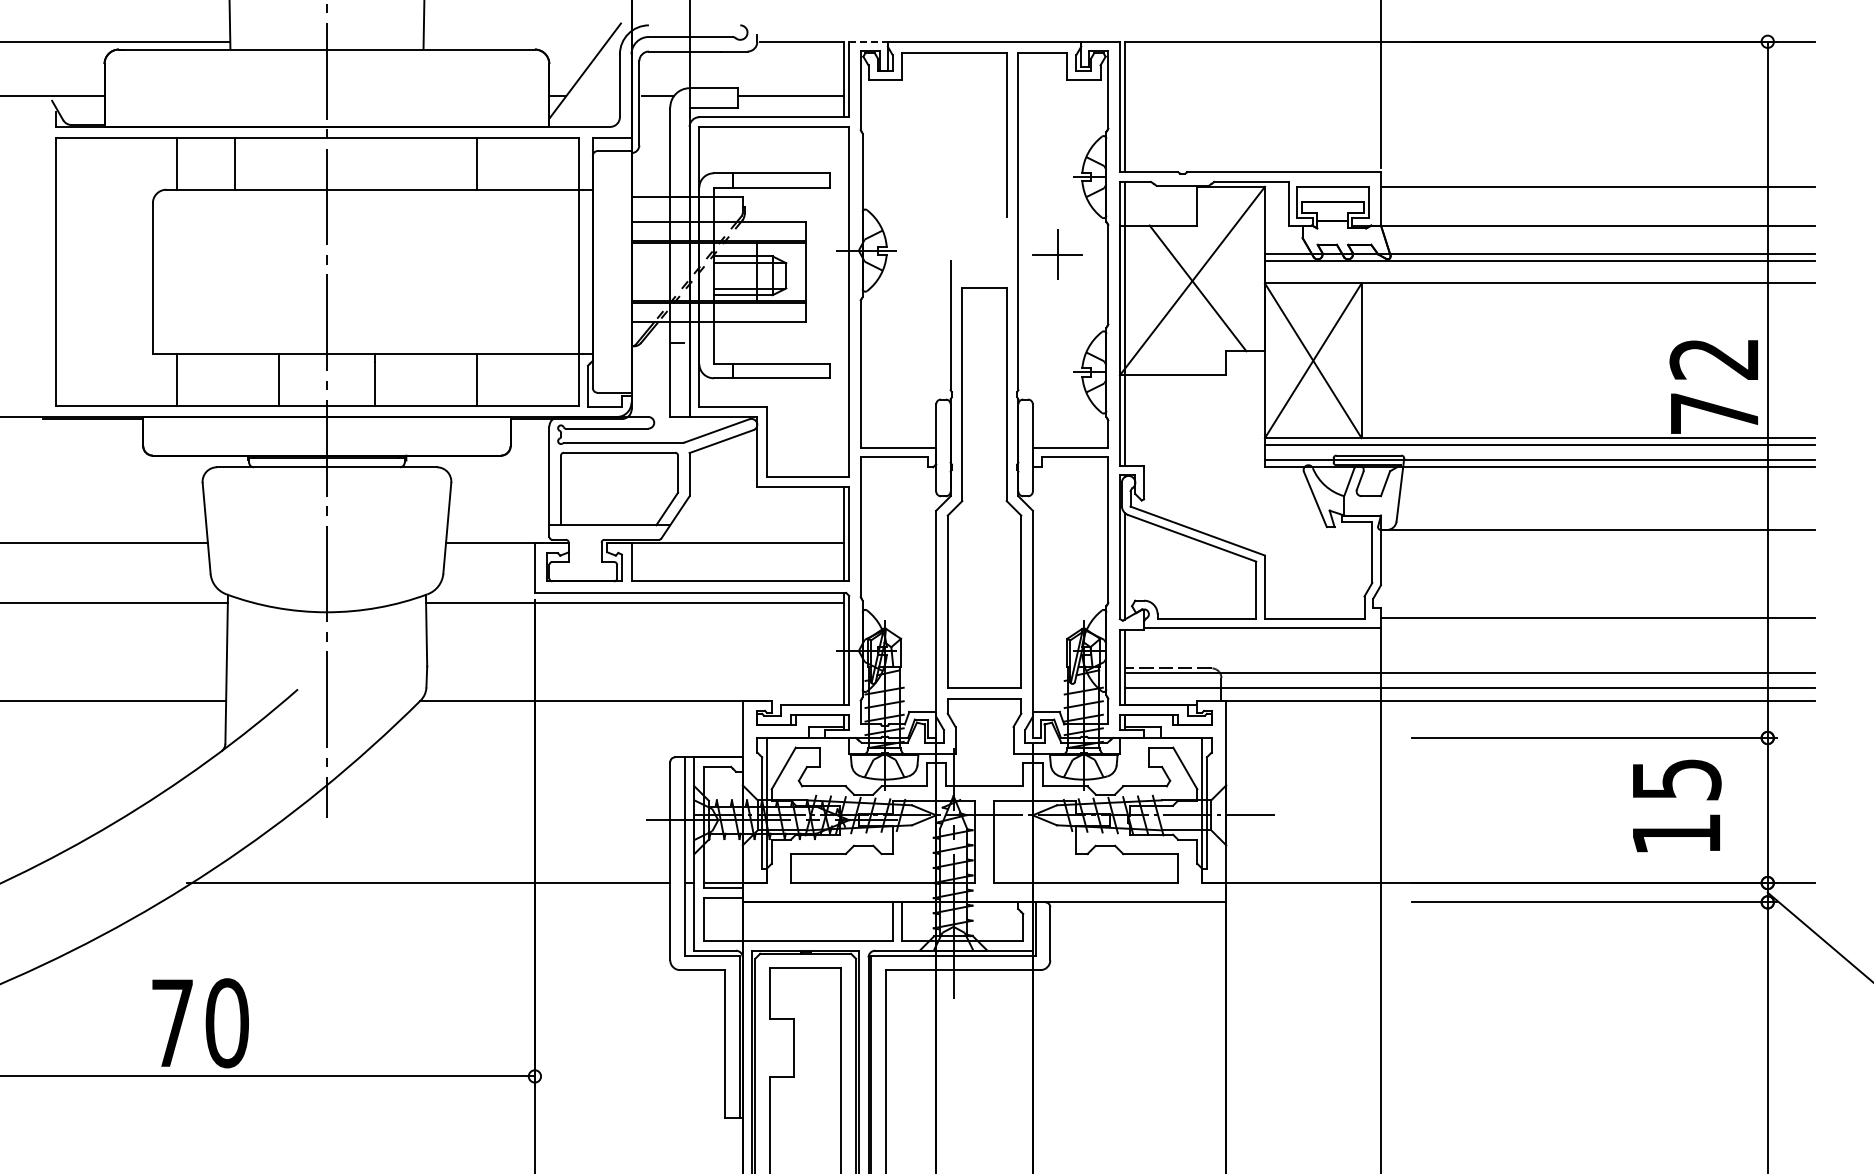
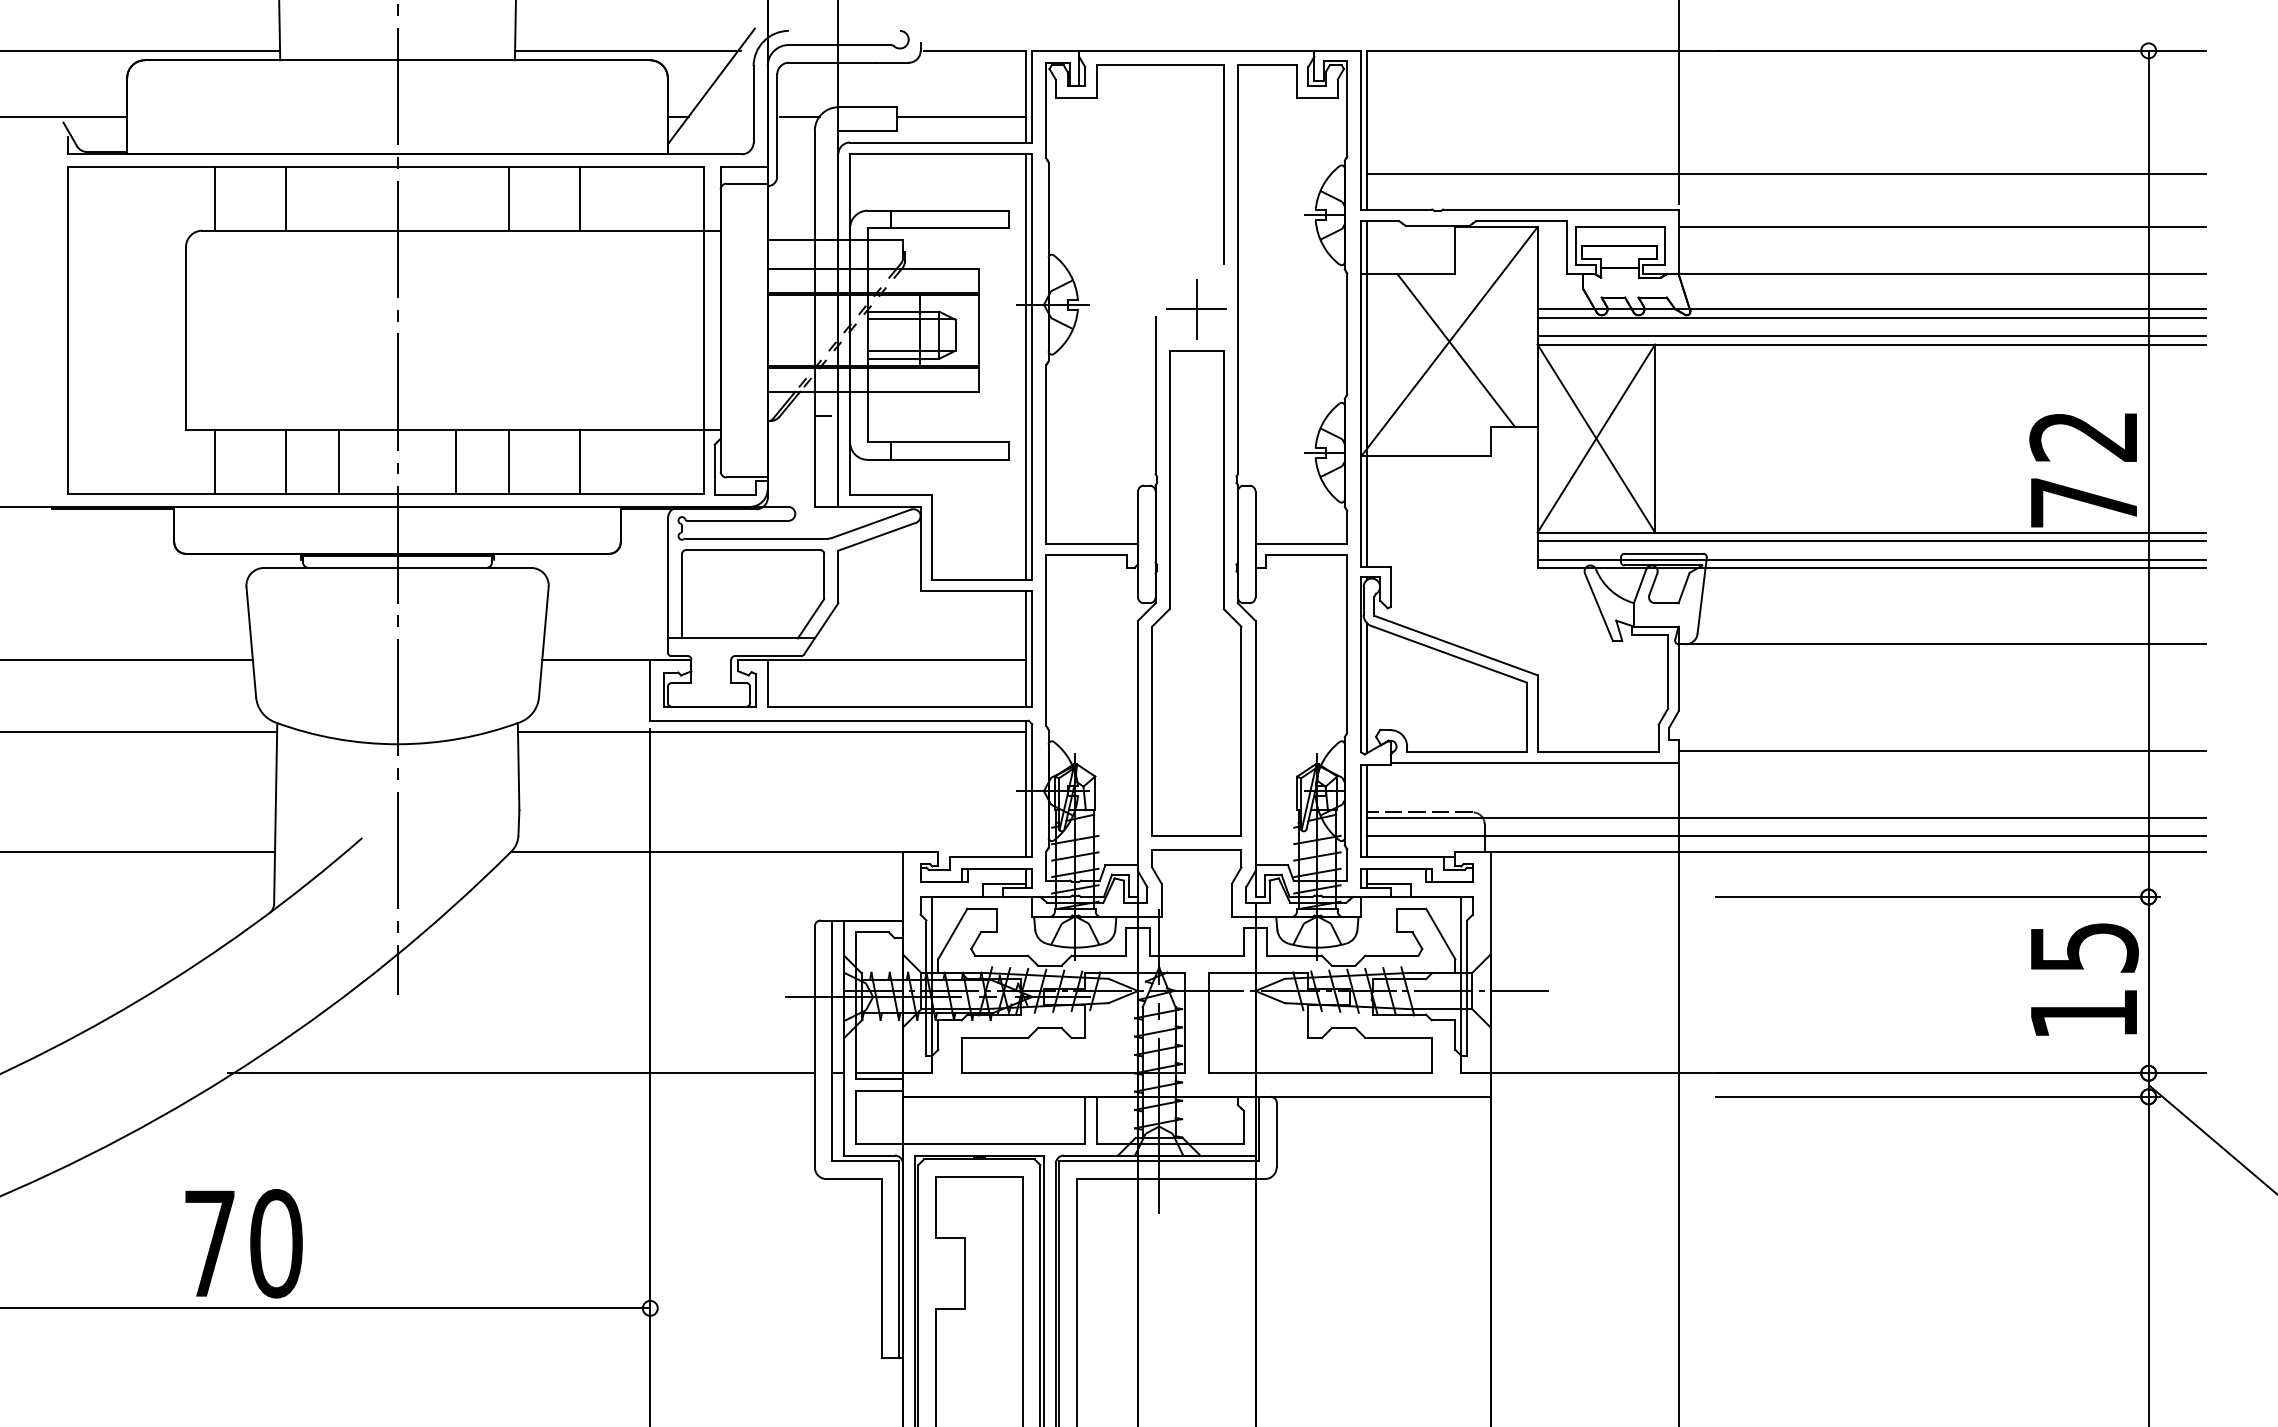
line: (516, 41) -> (627, 50), added
line: (869, 41) -> (1056, 50), dashed -> solid
line: (1469, 143) -> (1786, 174), added
line: (418, 163) -> (508, 198), added
part: (1057, 254) -> (1196, 309), moved
line: (1539, 276) -> (1871, 336), added
line: (844, 301) -> (1026, 366), added
line: (235, 380) -> (286, 462), added
line: (418, 380) -> (508, 462), added
text: (1677, 805) -> (2085, 979), moved

